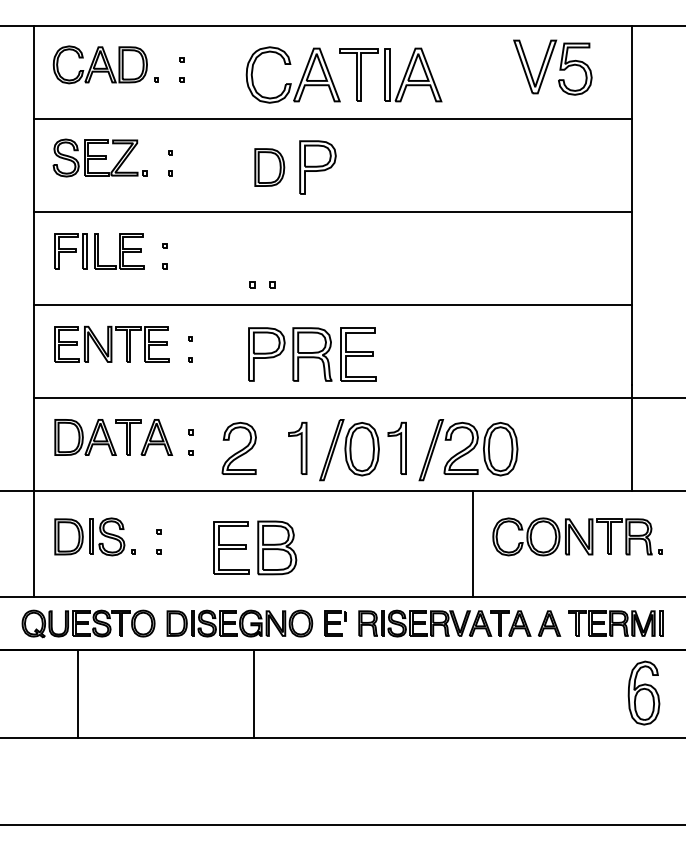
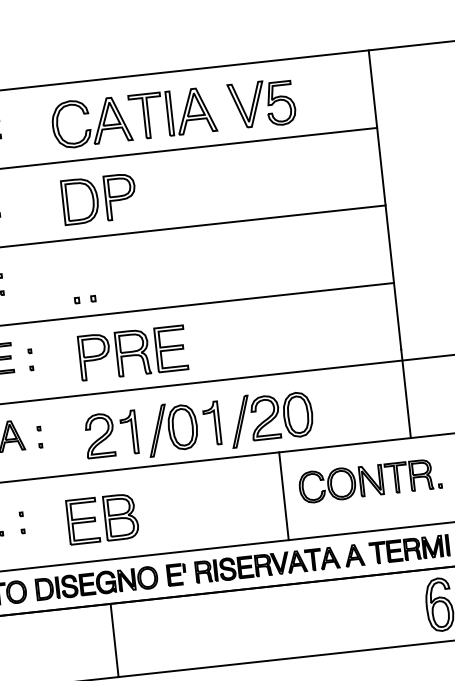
part: (552, 67) -> (261, 104), moved
part: (269, 167) -> (80, 201), size x1.43
part: (238, 448) -> (99, 435), moved

